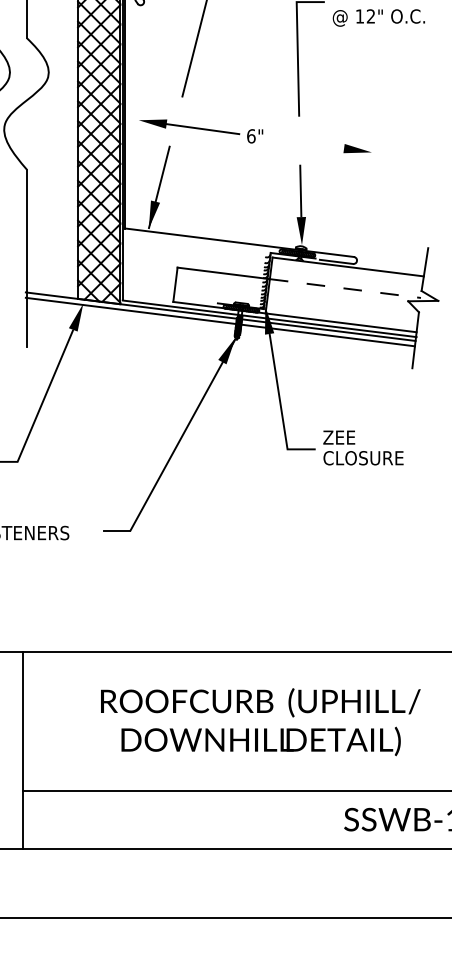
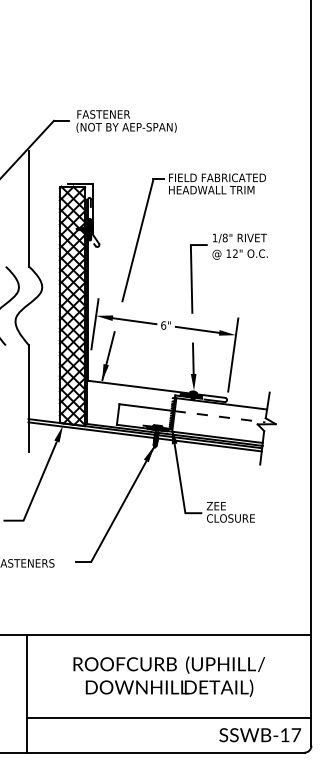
line: (135, 134) -> (94, 324), added
line: (307, 142) -> (197, 329), added
line: (367, 184) -> (233, 354), added

